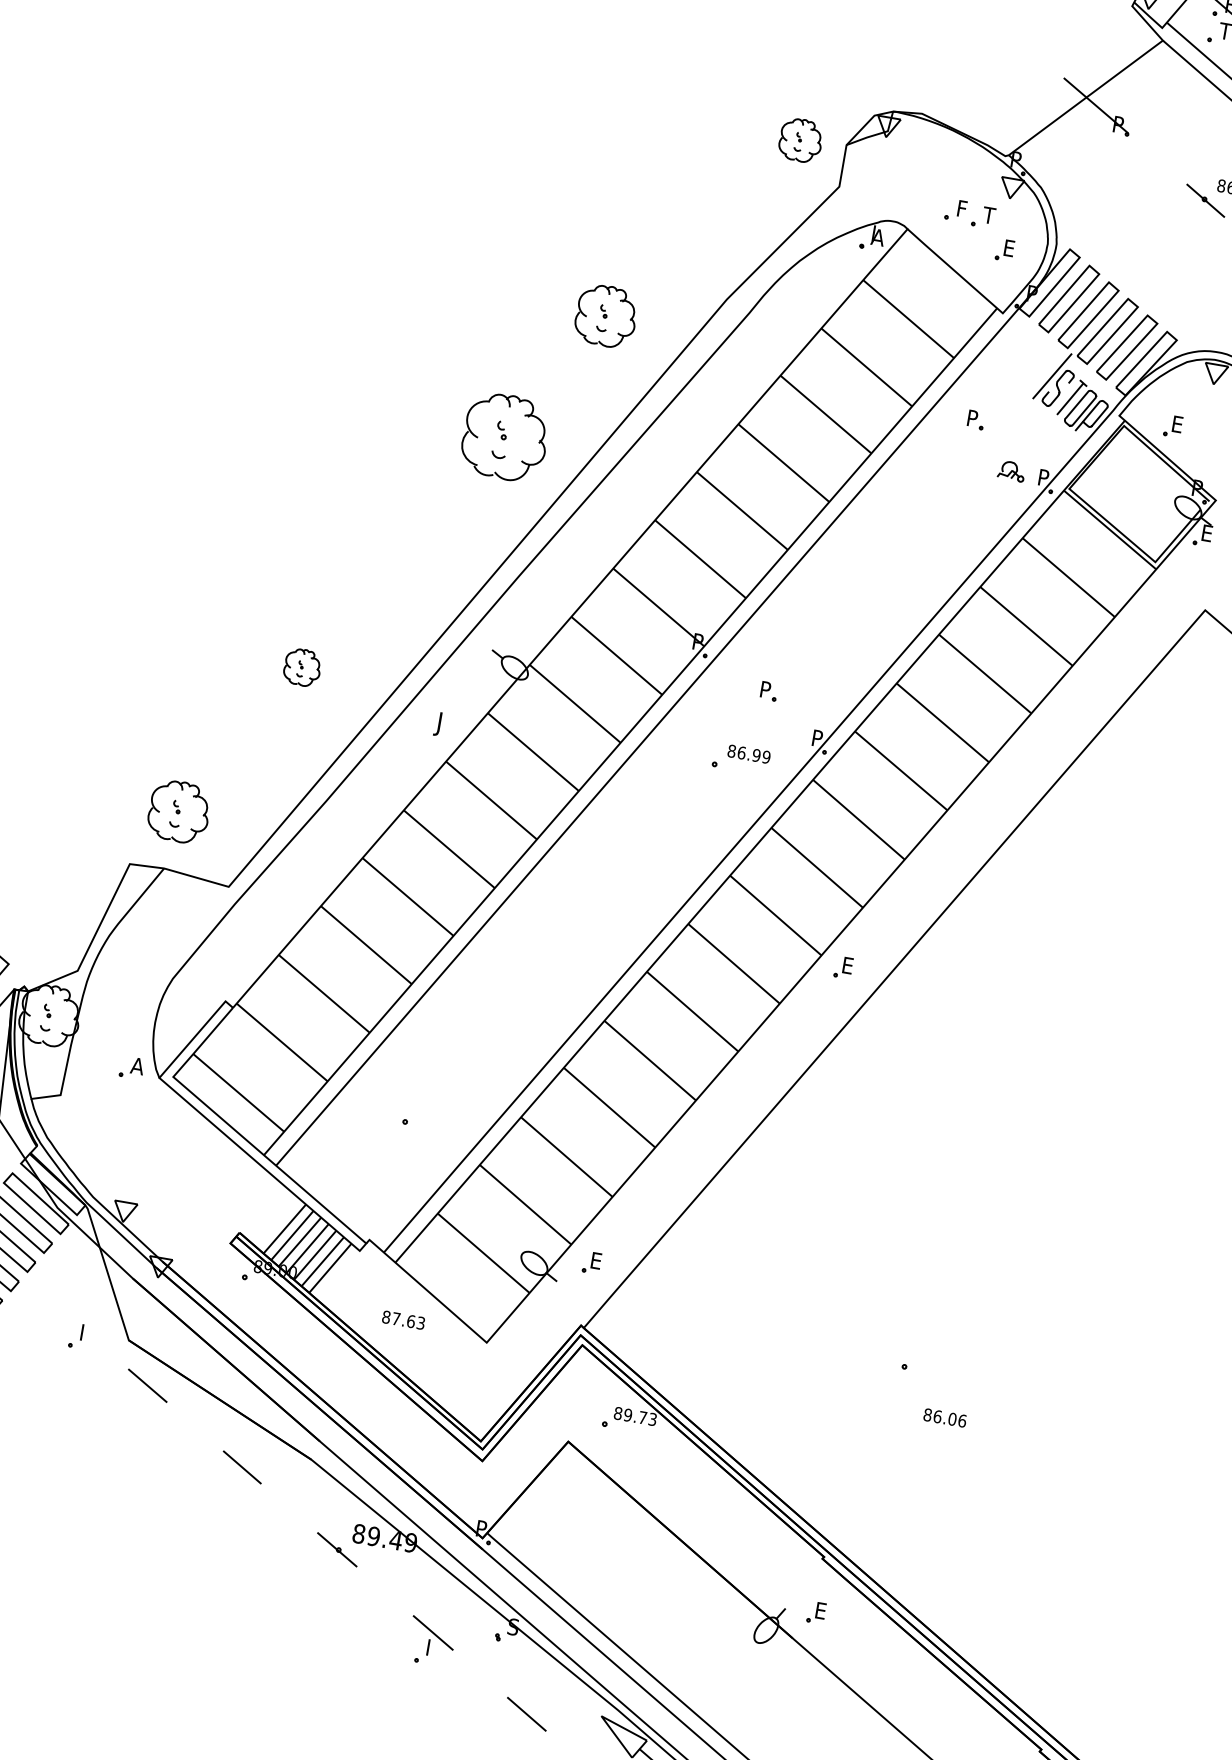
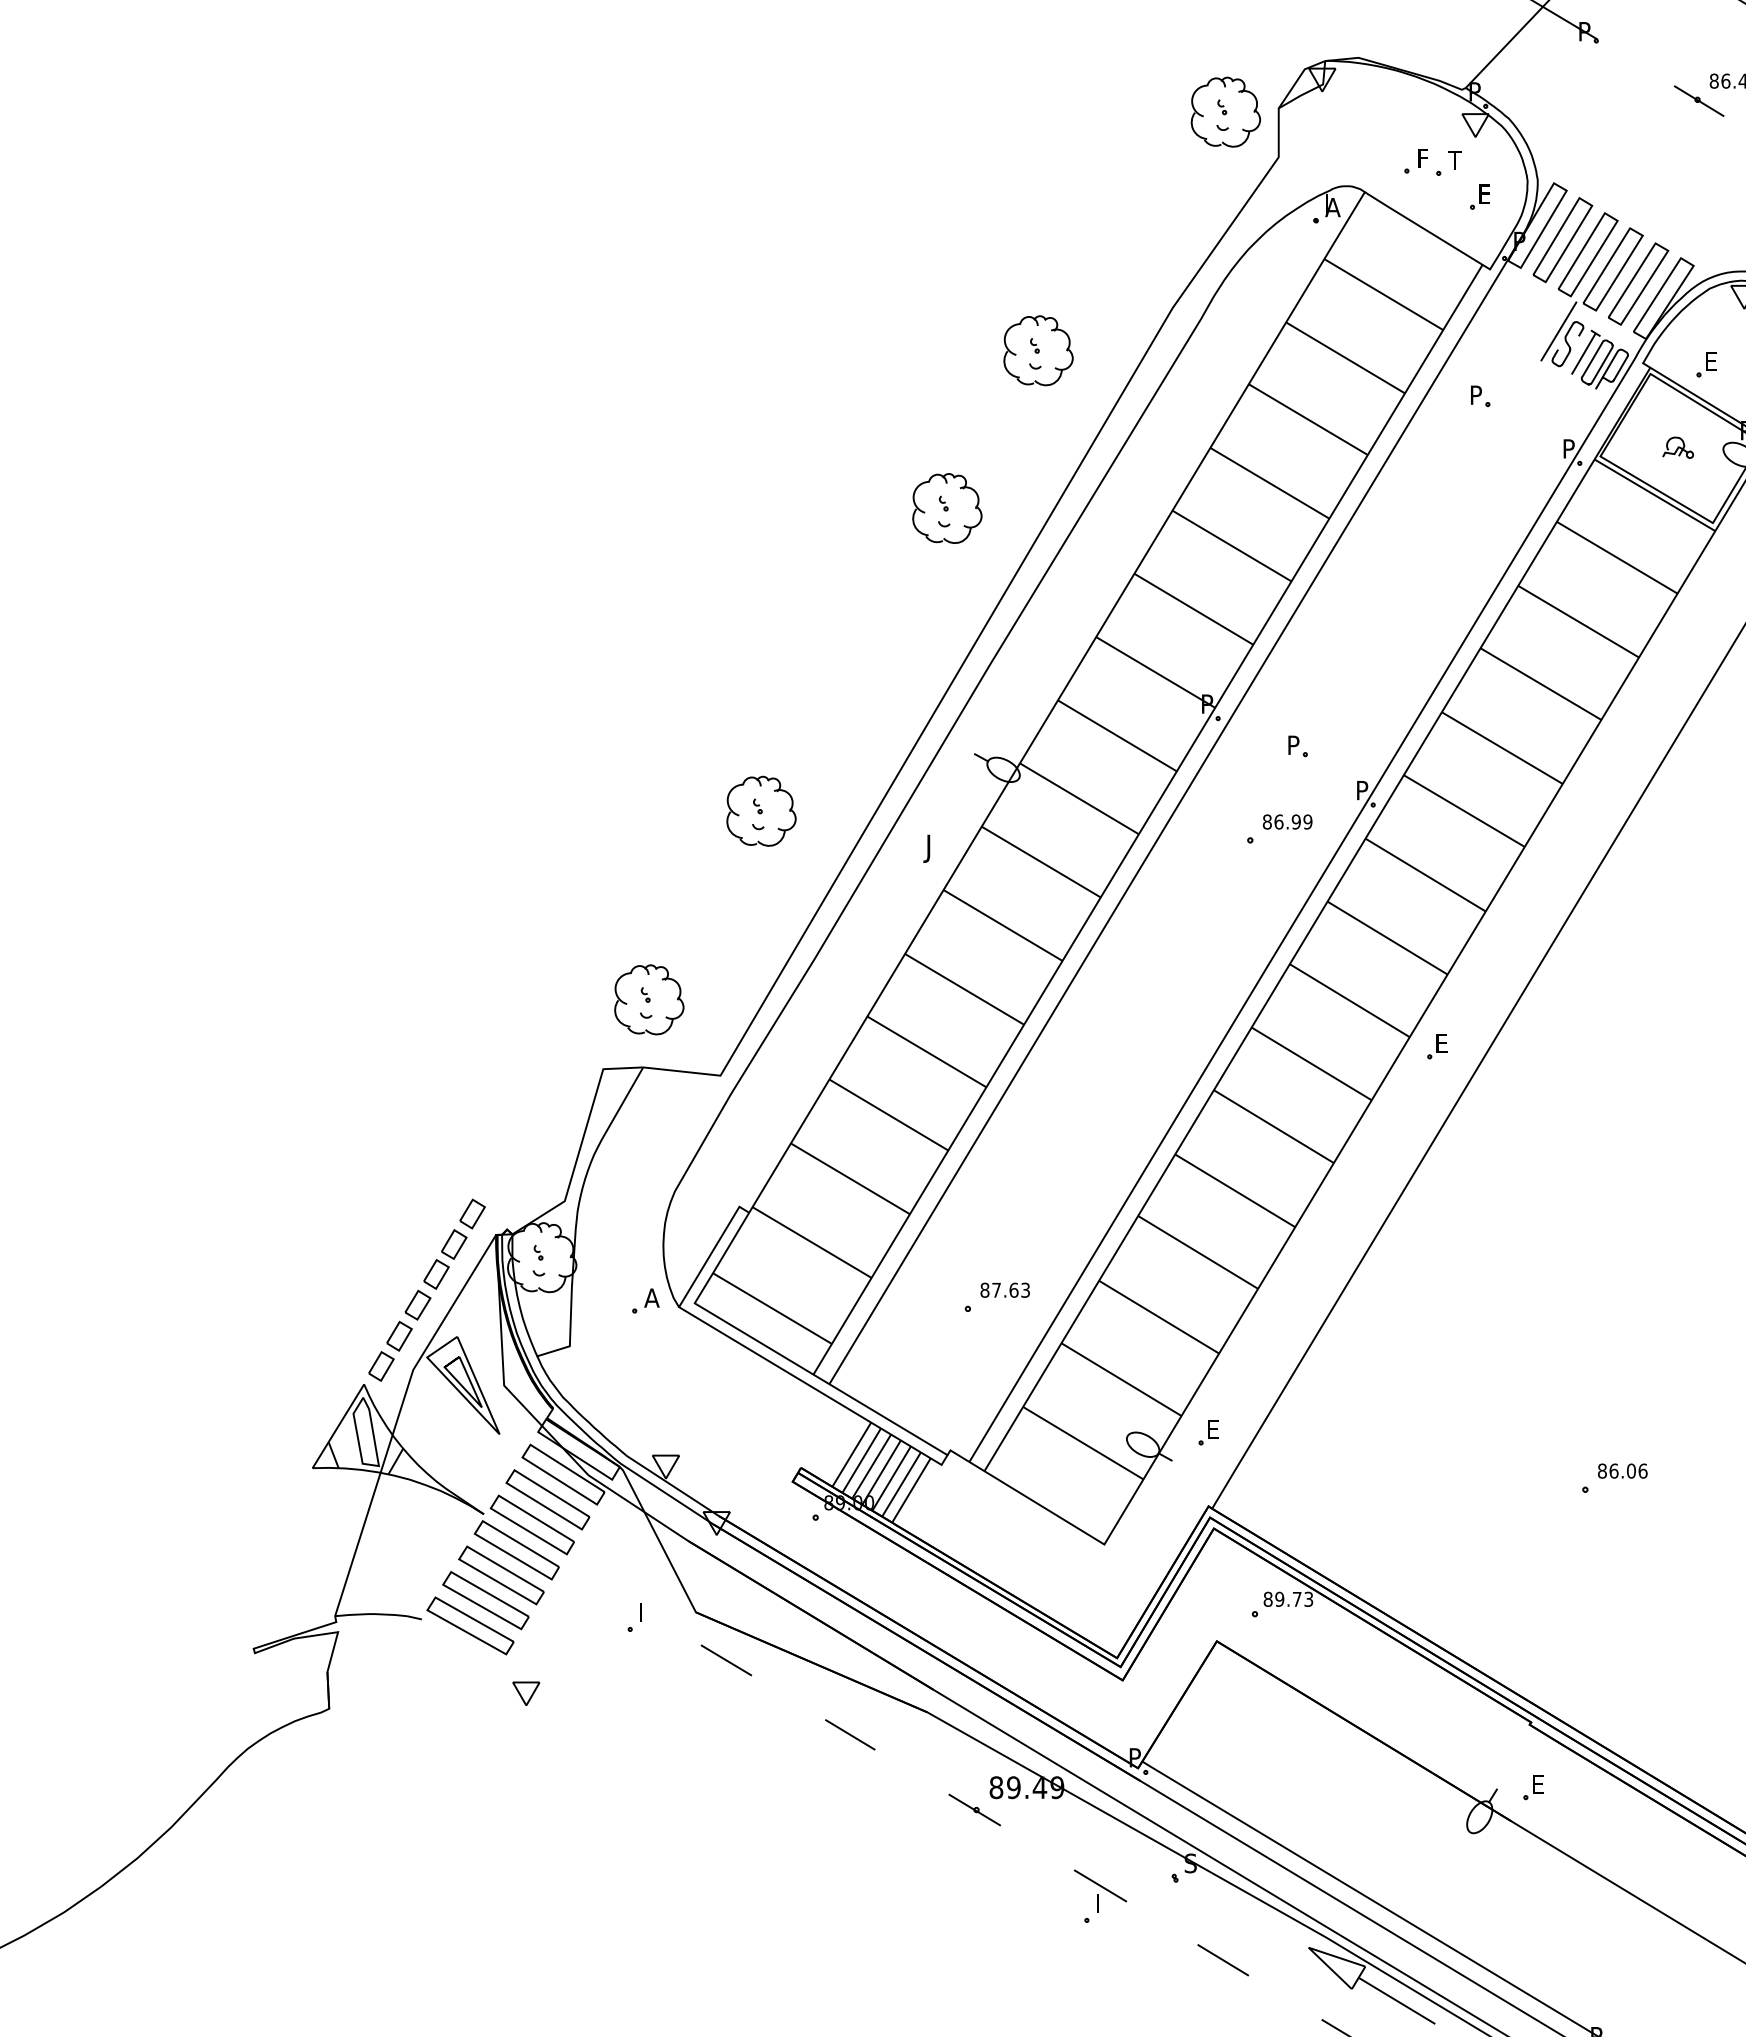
part: (800, 139) -> (1225, 111), size x1.43
part: (505, 437) -> (947, 508), size x0.71
part: (1011, 470) -> (1677, 447), moved
part: (302, 667) -> (761, 810), size x1.67
text: (403, 1319) -> (1004, 1289), moved
text: (945, 1417) -> (1622, 1470), moved

